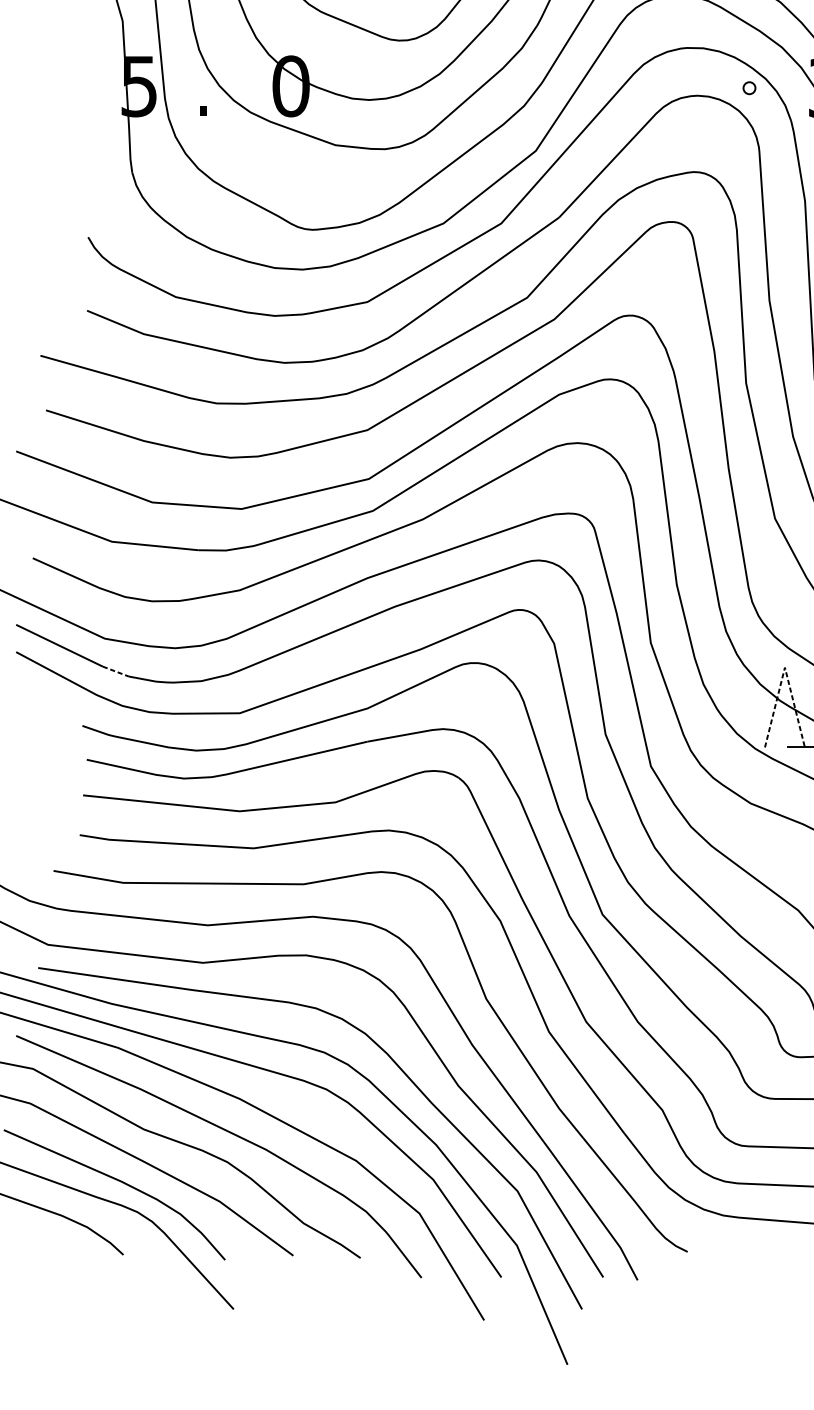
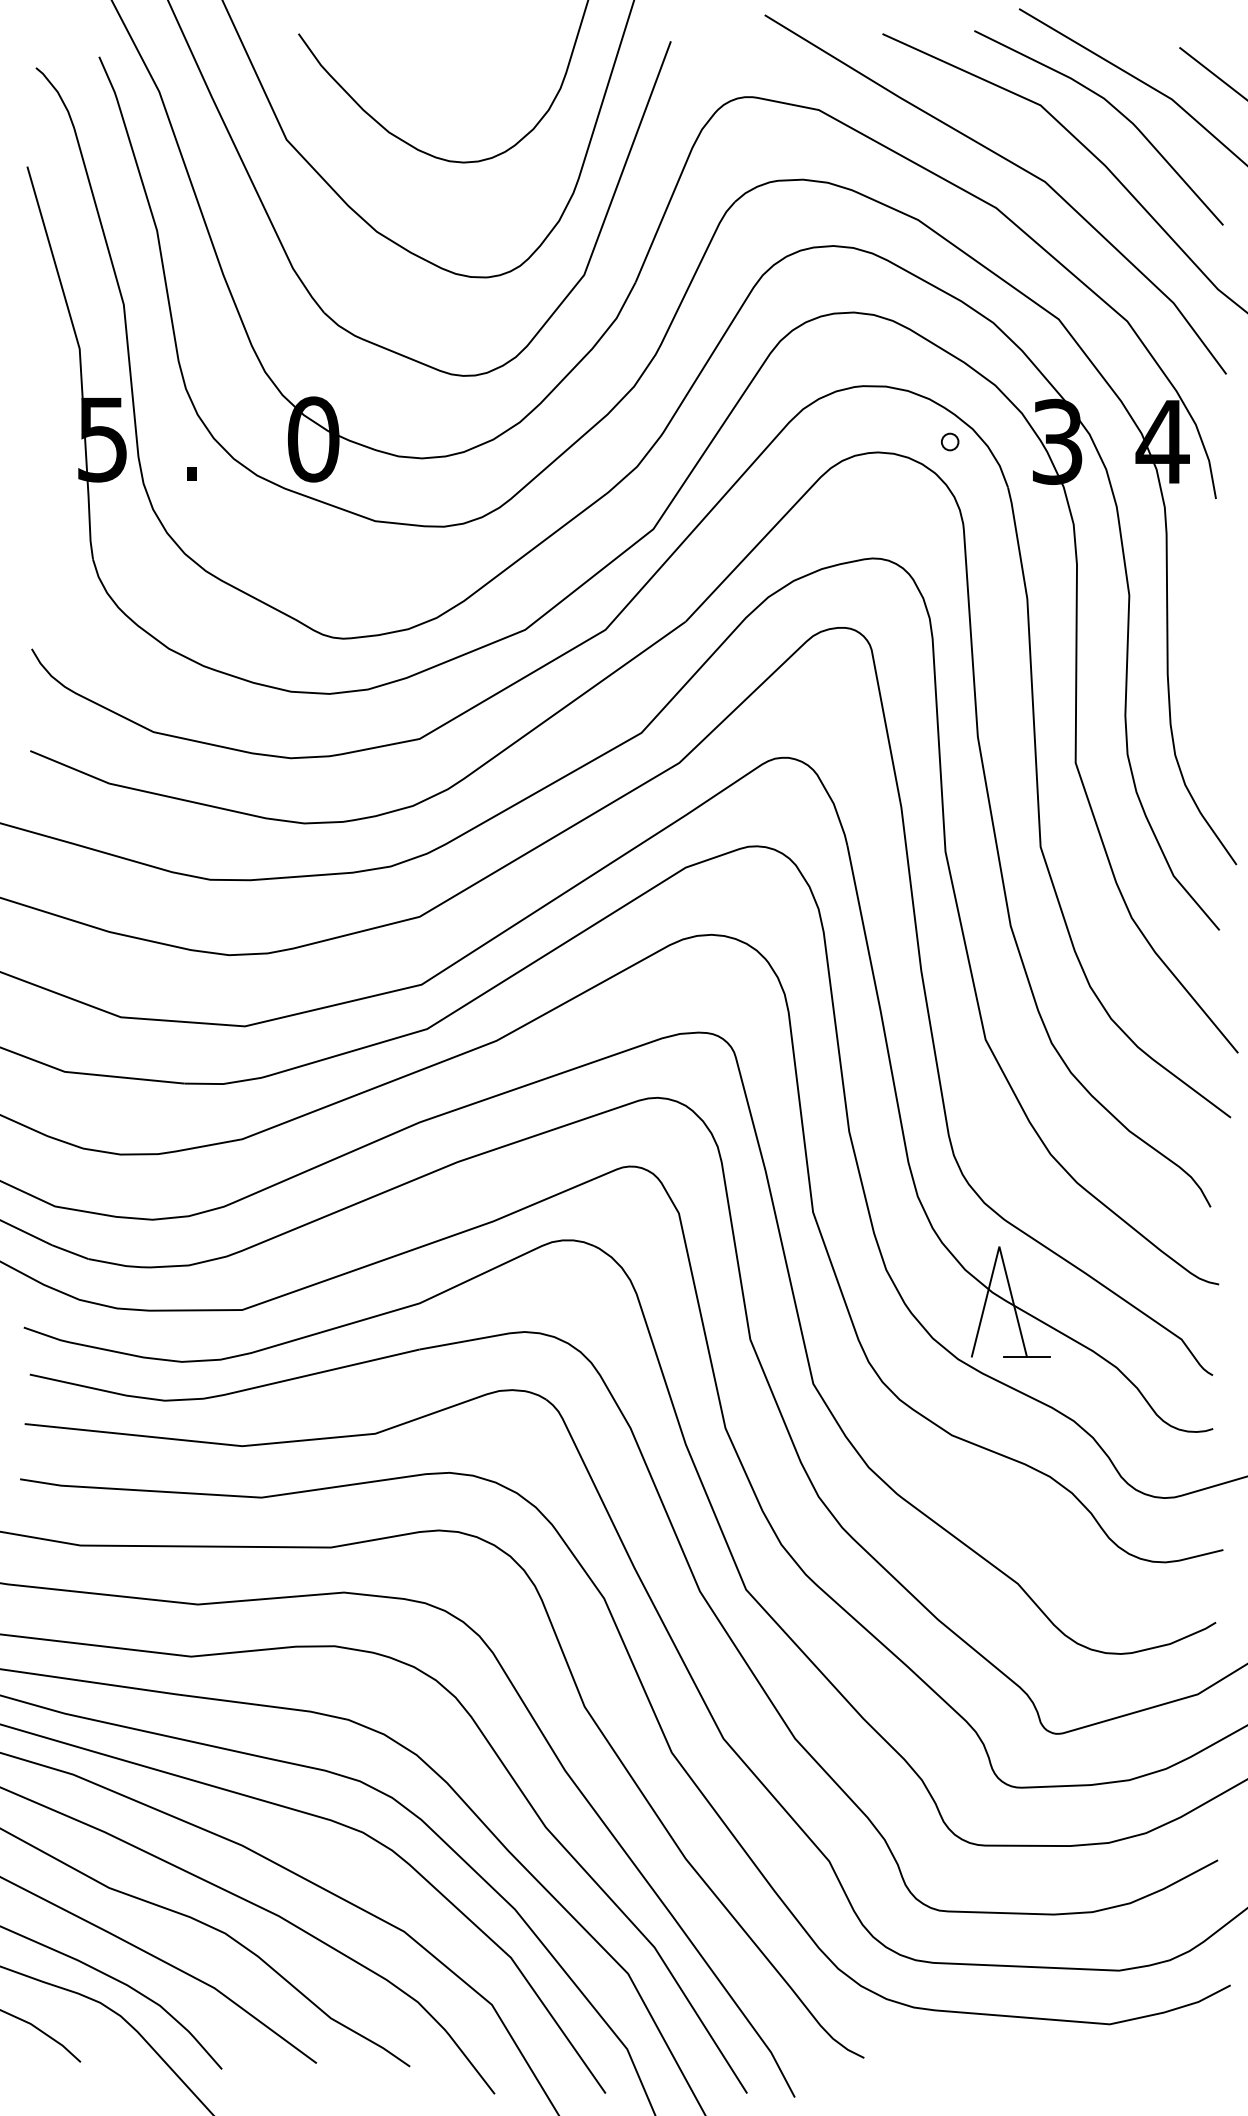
line: (785, 667) -> (999, 1246), dashed -> solid
line: (116, 671) -> (70, 1252), dashed -> solid

